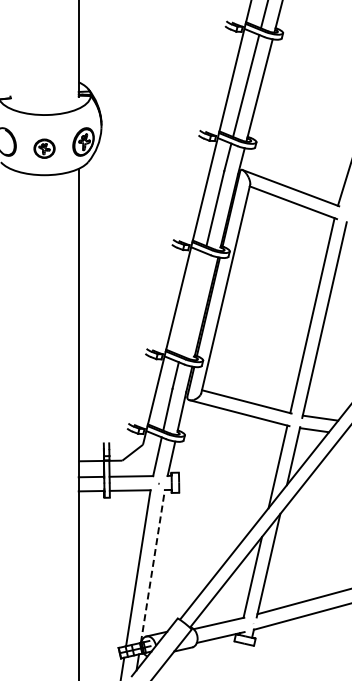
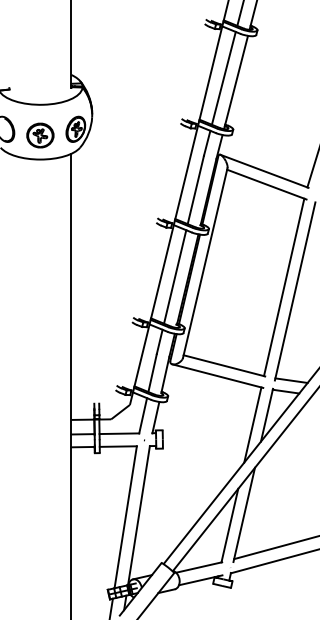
part: (44, 148) -> (40, 135), size x1.43
line: (192, 303) -> (175, 276), added
line: (152, 565) -> (138, 514), dashed -> solid

